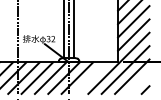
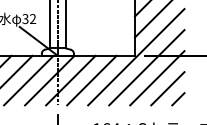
line: (90, 77) -> (91, 79), added
line: (138, 82) -> (167, 87), added

